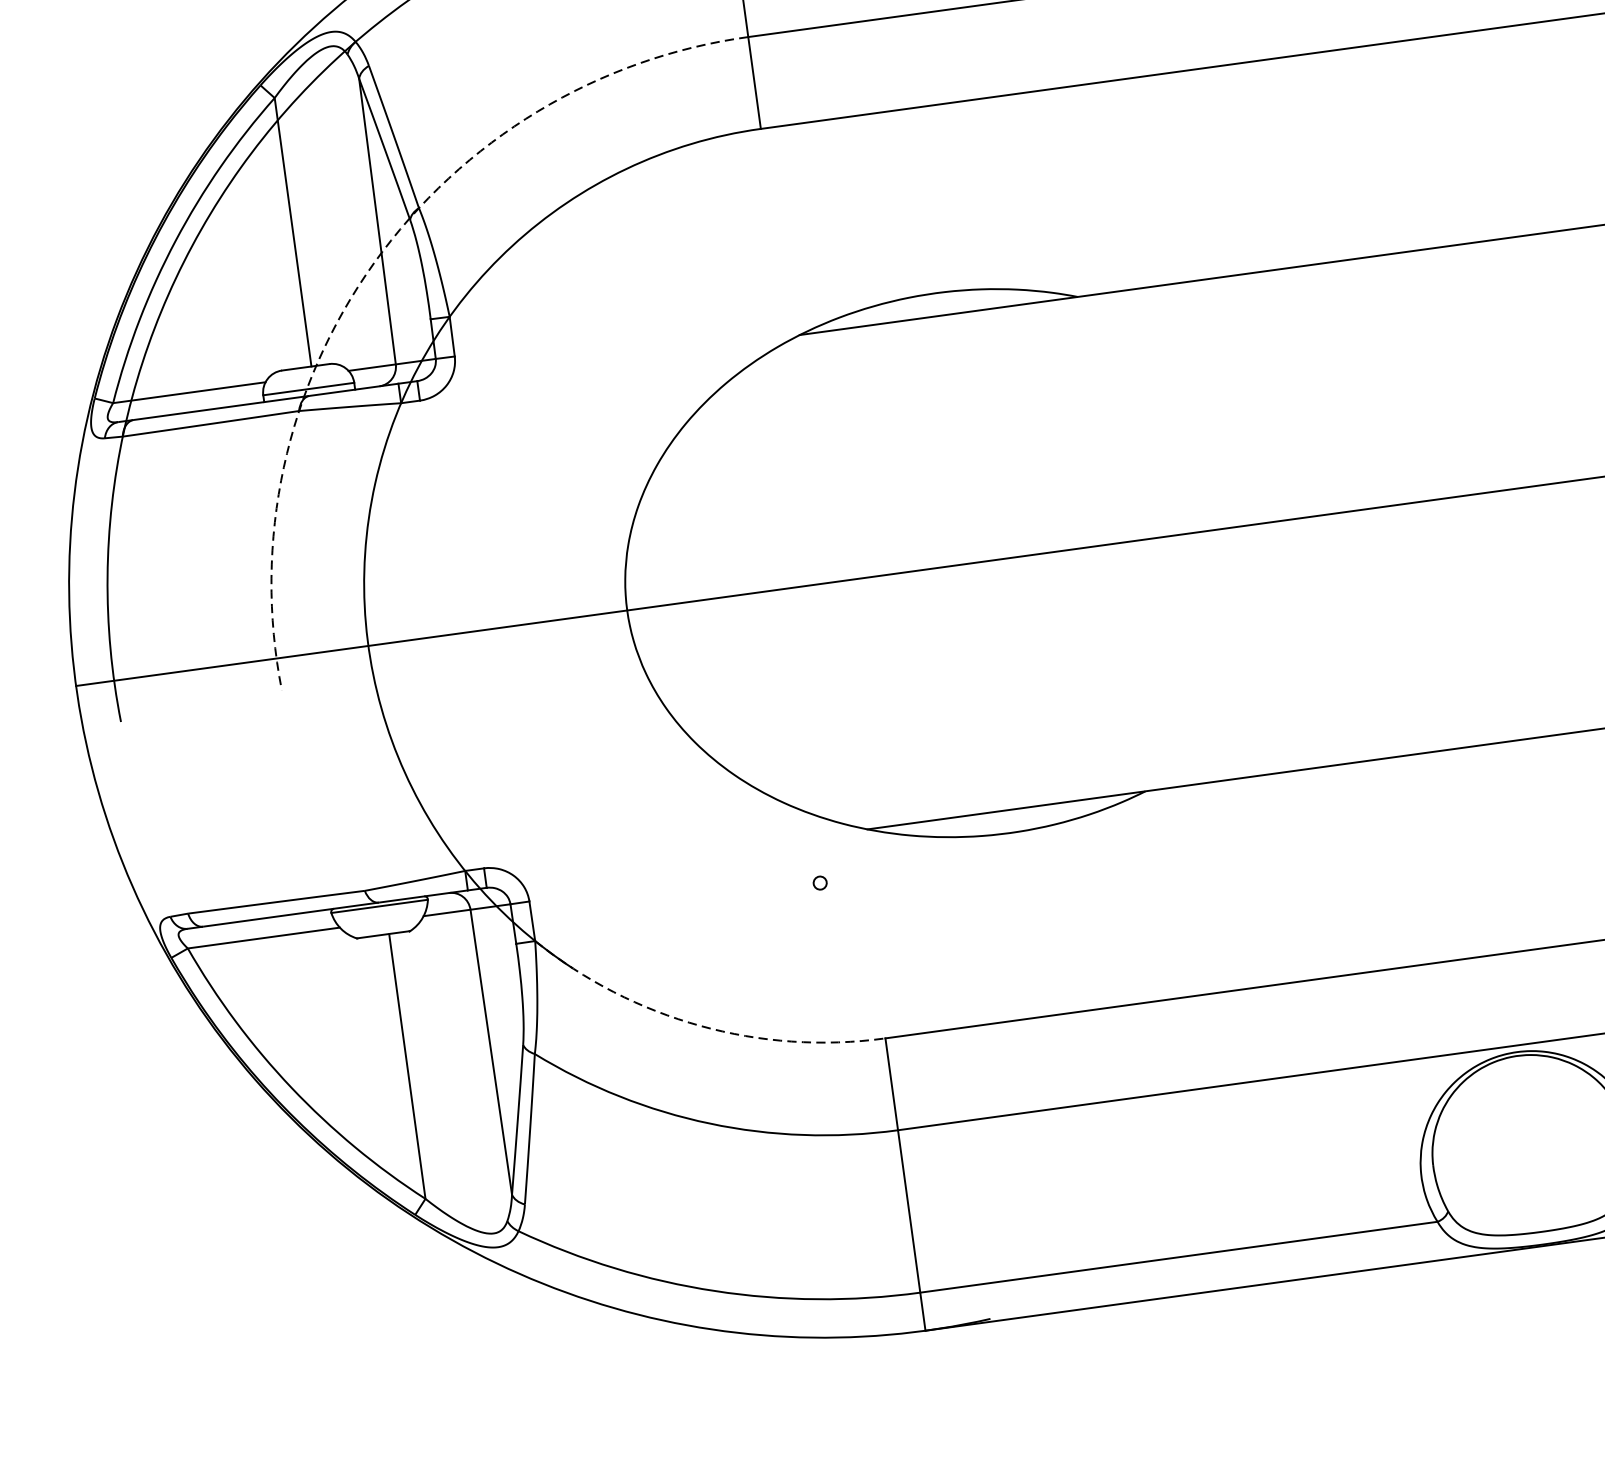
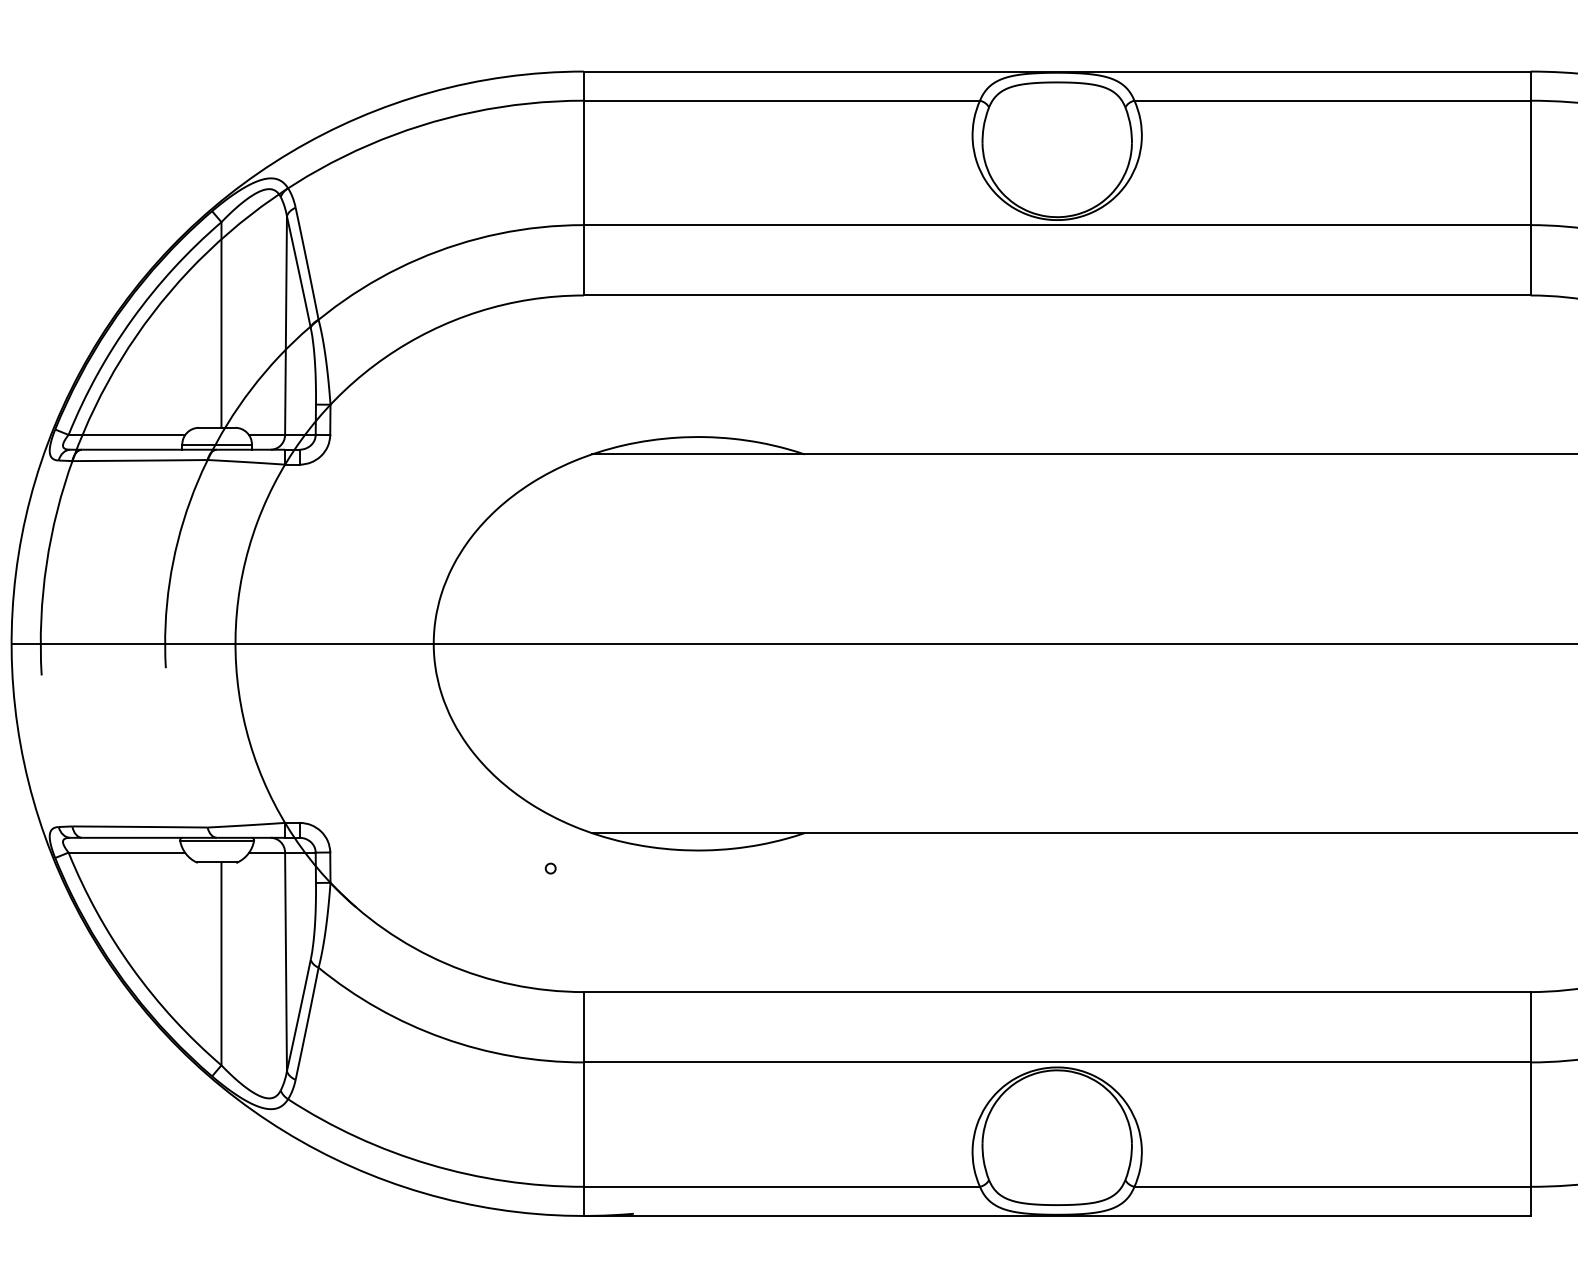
arc: (374, 263) -> (279, 356), dashed -> solid
arc: (699, 1025) -> (445, 963), dashed -> solid

